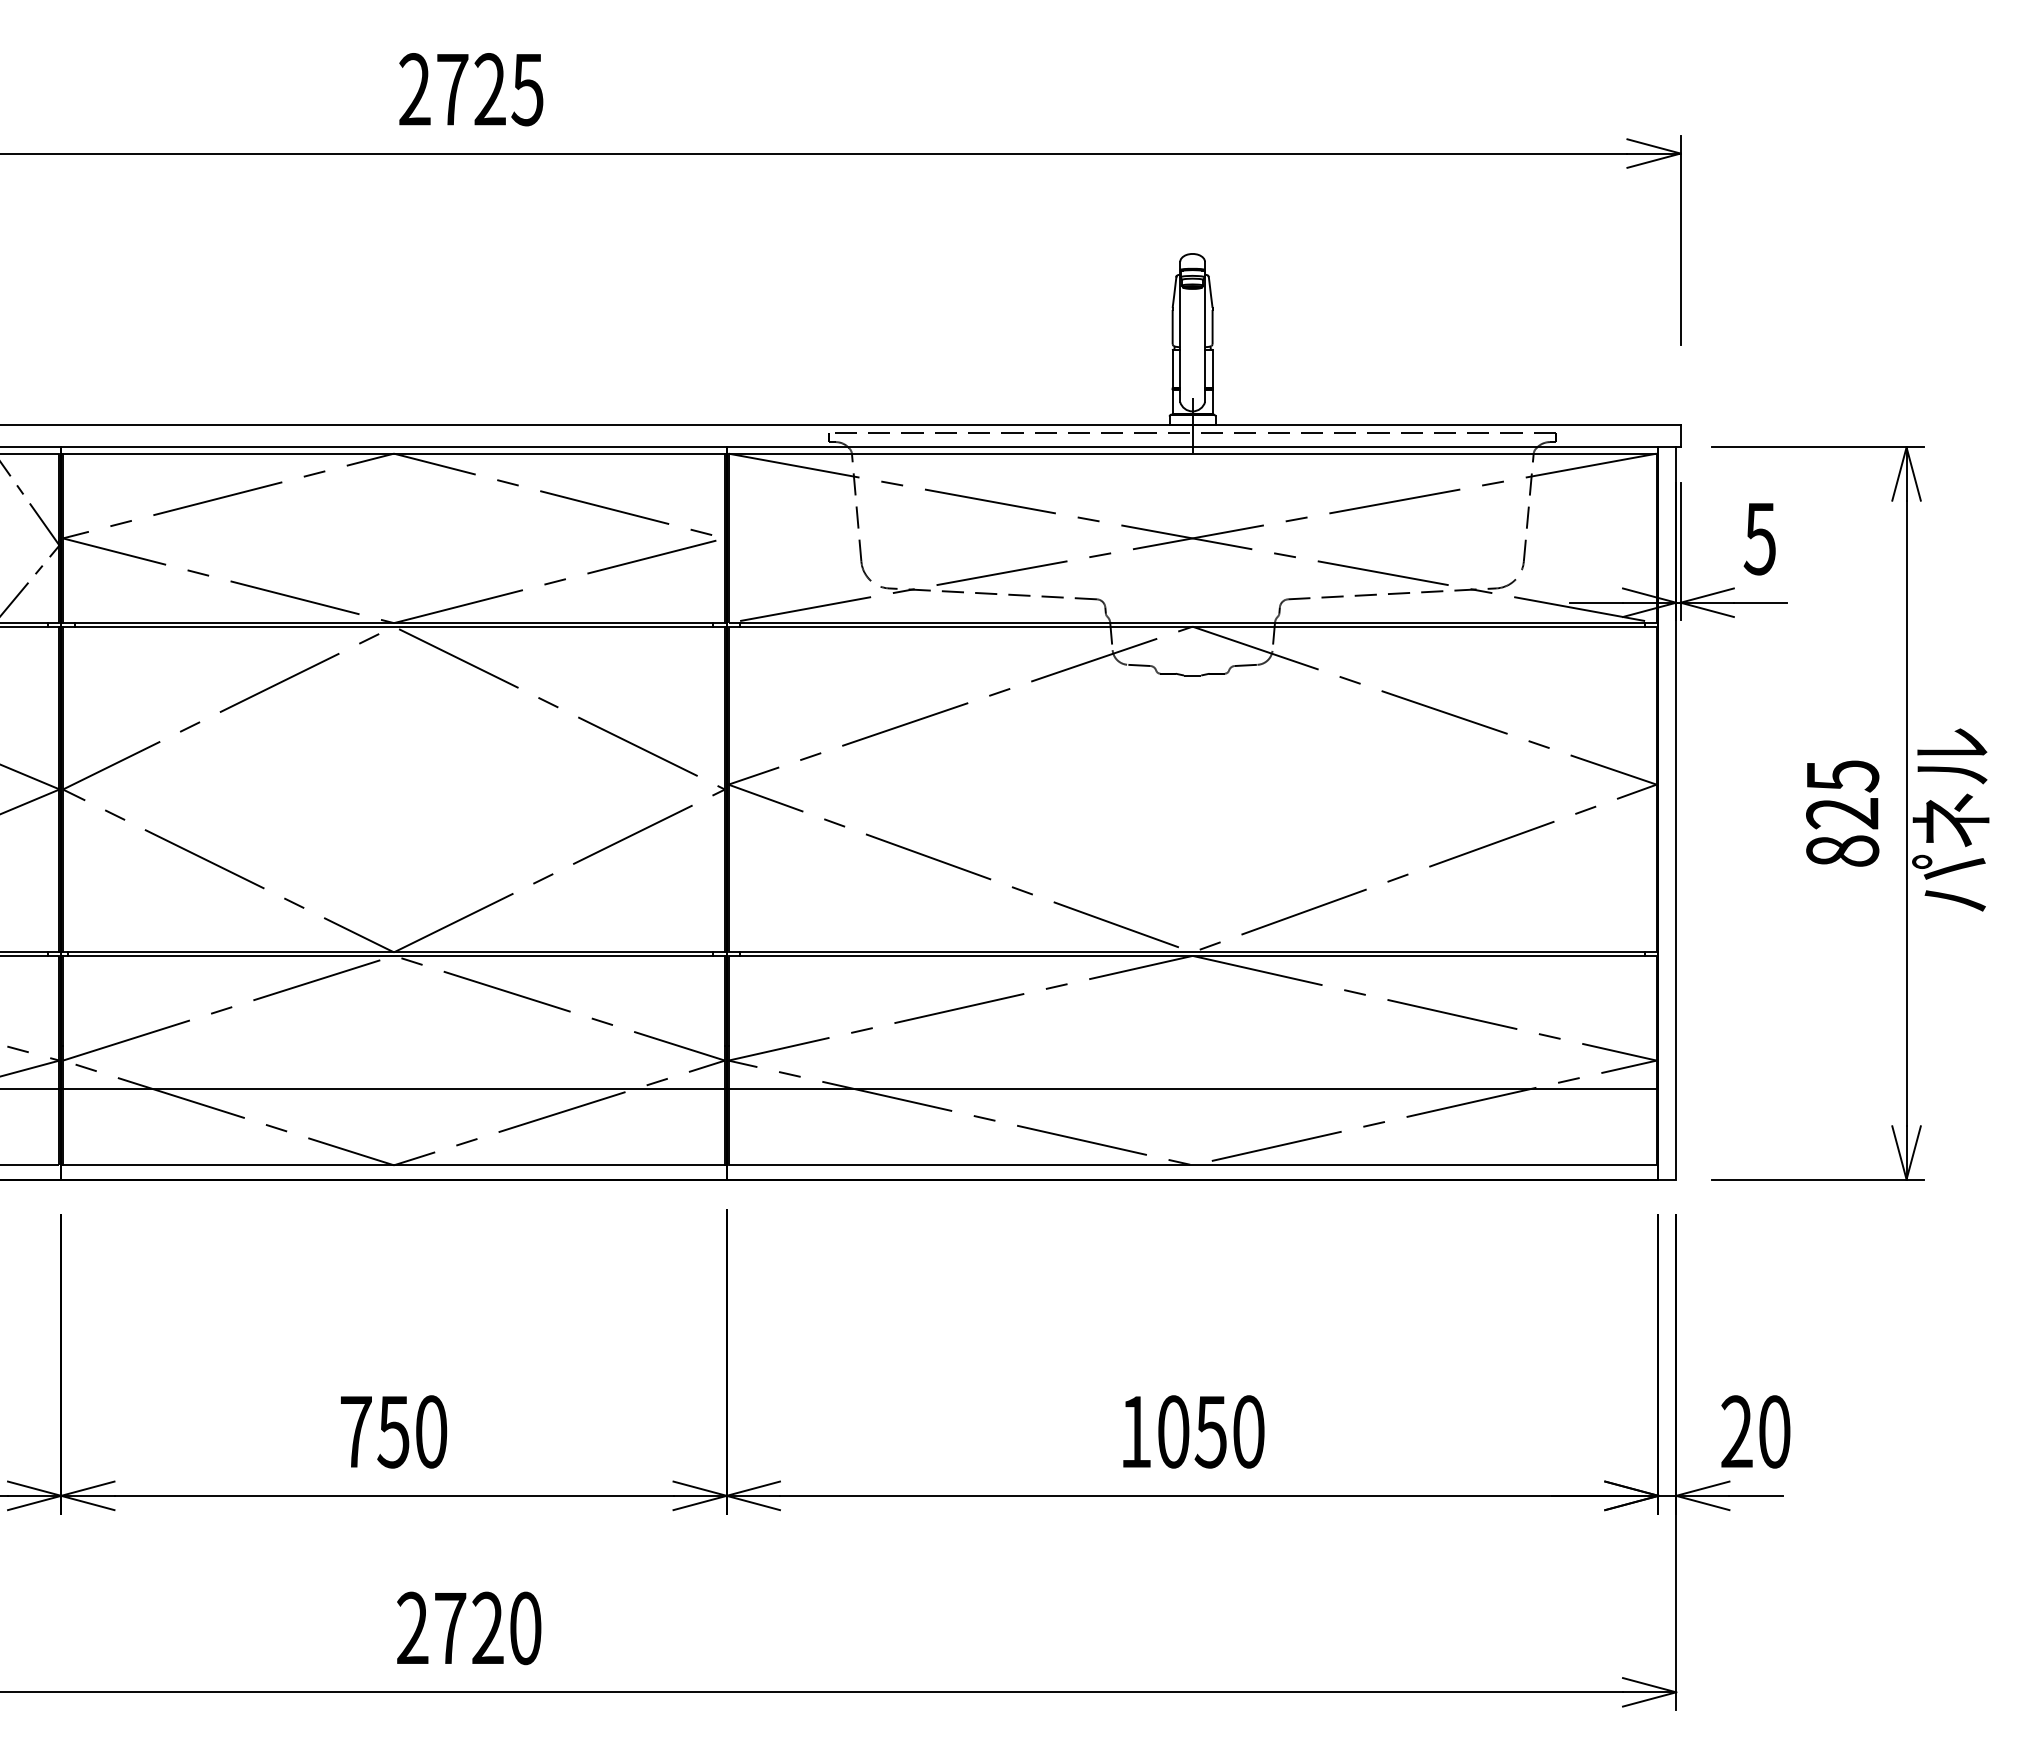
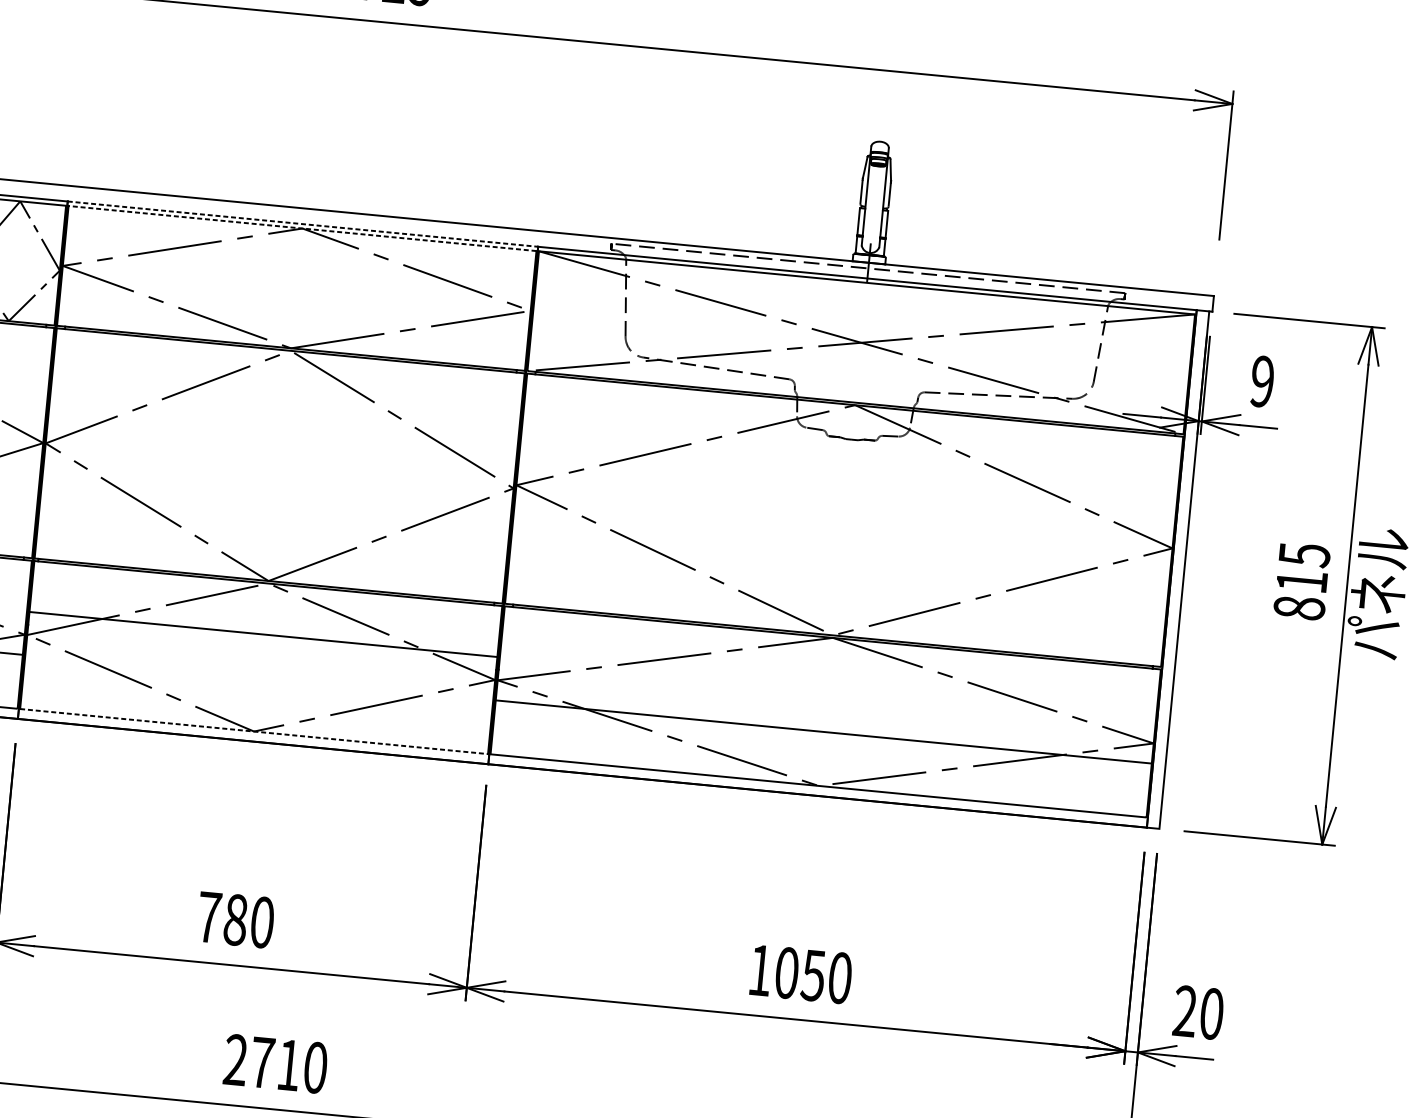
line: (394, 447) -> (303, 224), solid -> dashed
line: (394, 453) -> (302, 228), solid -> dashed
text: (1759, 538) -> (1261, 381), 5 -> 9
text: (1842, 813) -> (1301, 581), 825 -> 815
line: (393, 1089) -> (263, 634), moved
line: (394, 1165) -> (254, 731), solid -> dashed
text: (393, 1431) -> (235, 919), 750 -> 780
text: (487, 1627) -> (288, 1064), 2720 -> 2710

